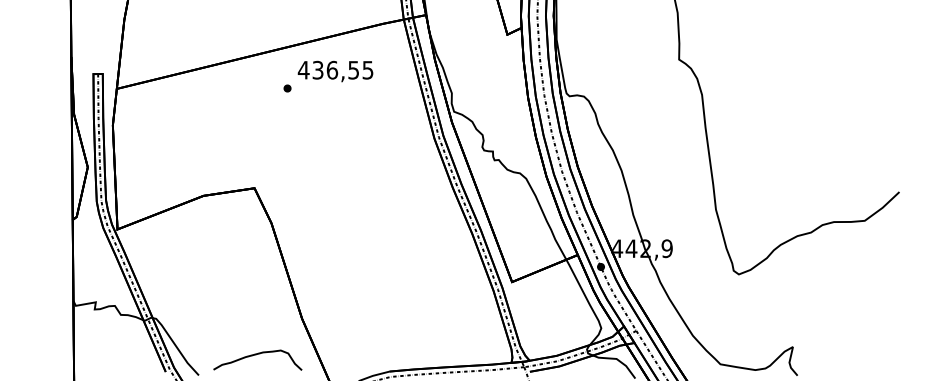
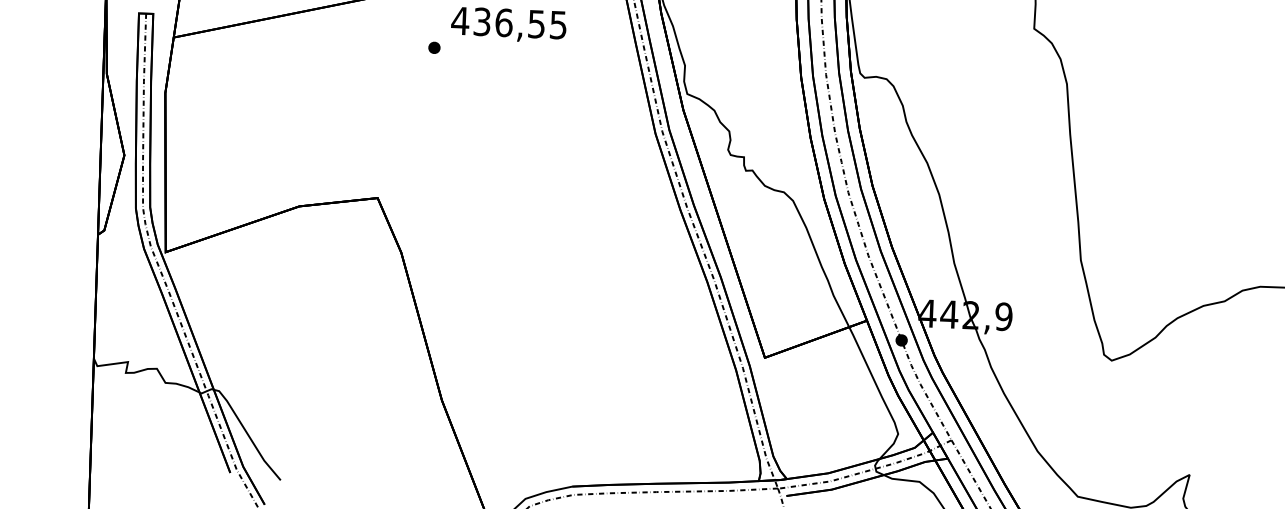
curve: (256, 355) -> (369, 453), removed

